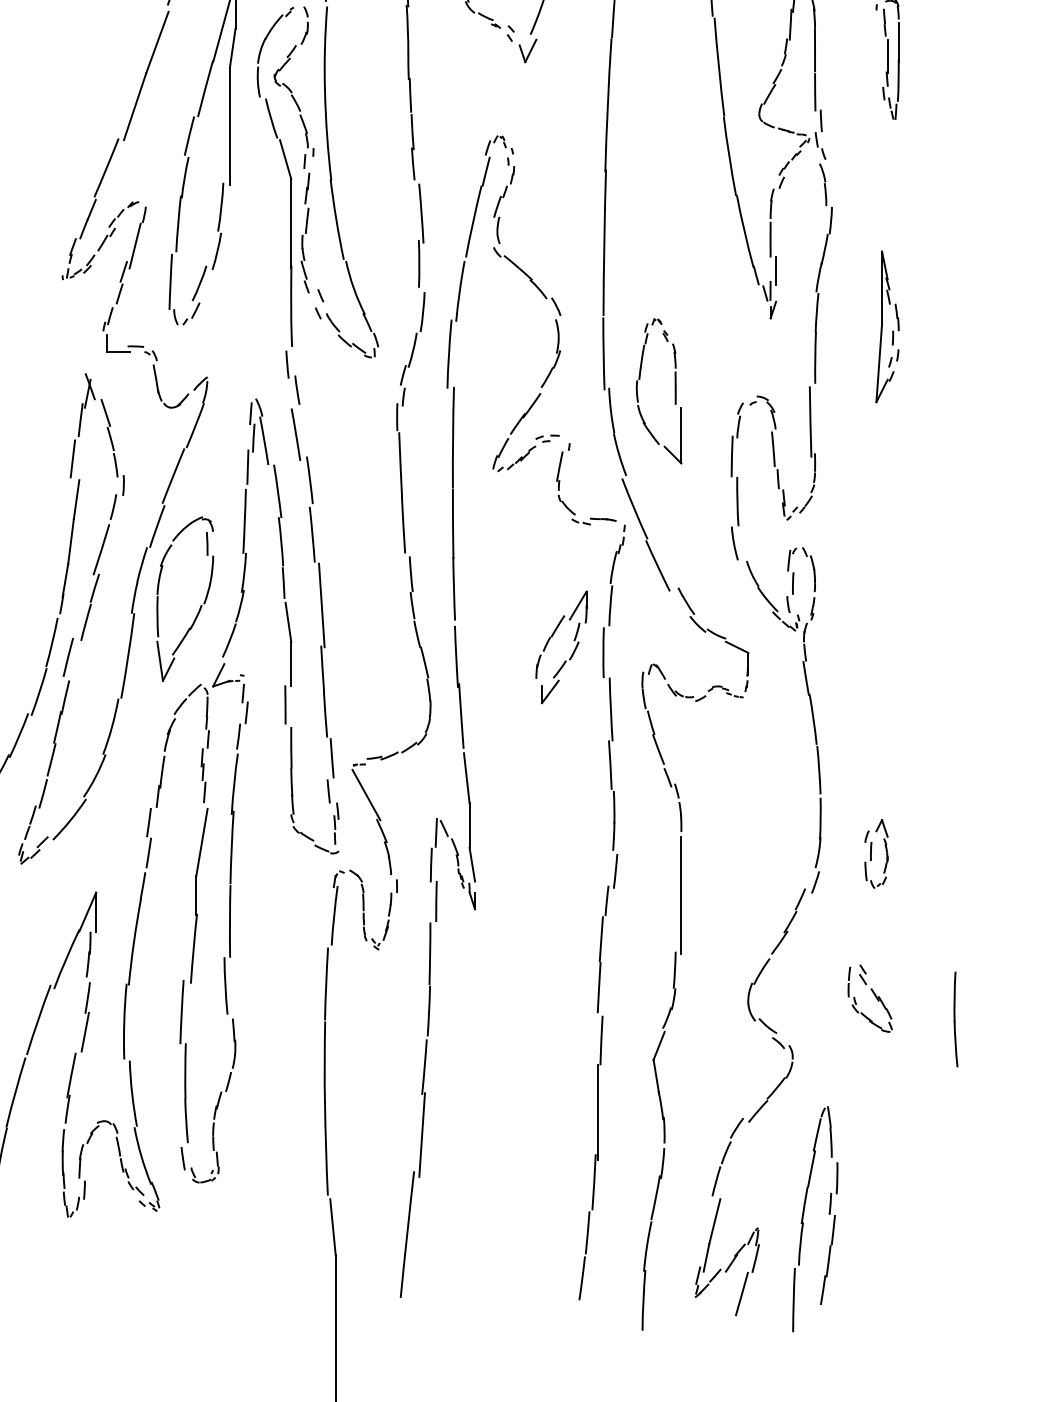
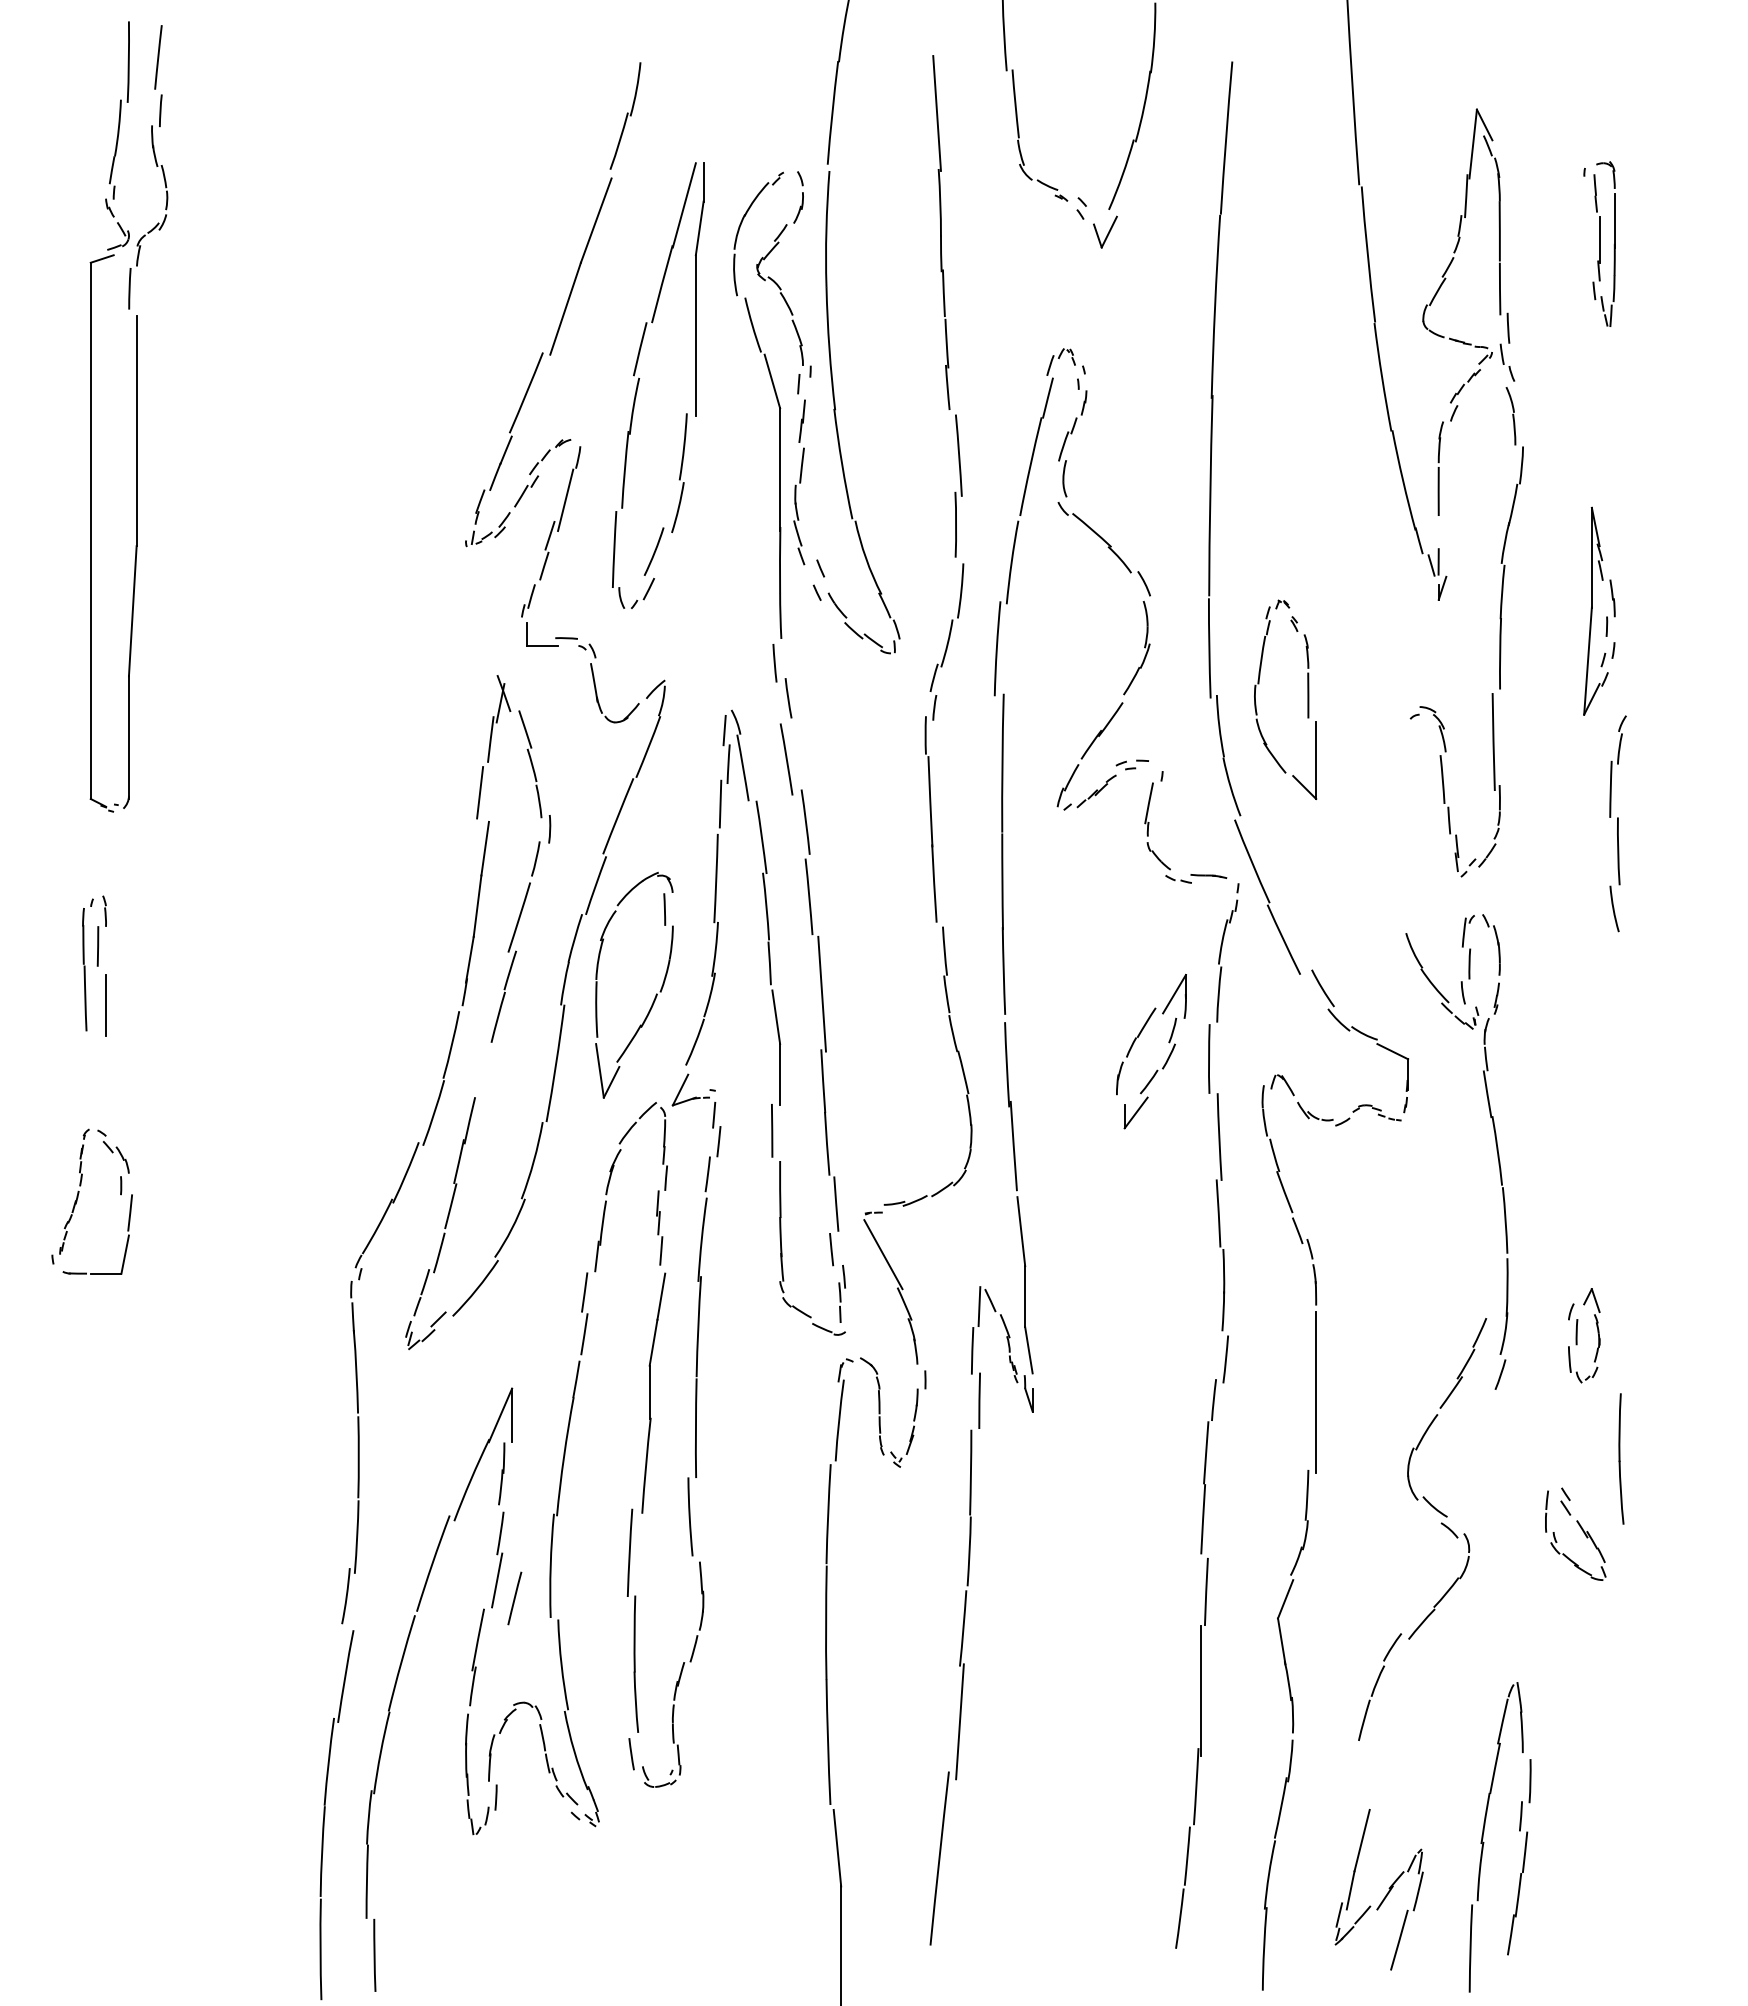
line: (776, 270) -> (1446, 534), removed
part: (736, 481) -> (1617, 823), moved
line: (68, 657) -> (514, 1598), moved
part: (956, 1019) -> (1621, 1458), moved
part: (771, 1038) -> (1440, 1523), moved

